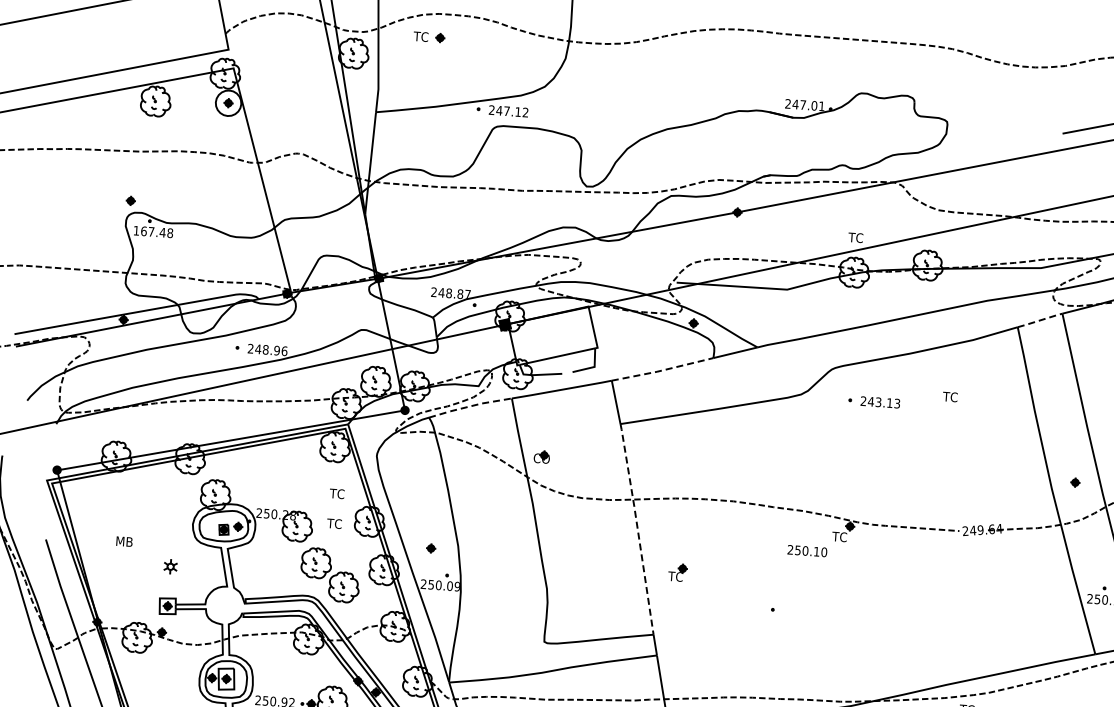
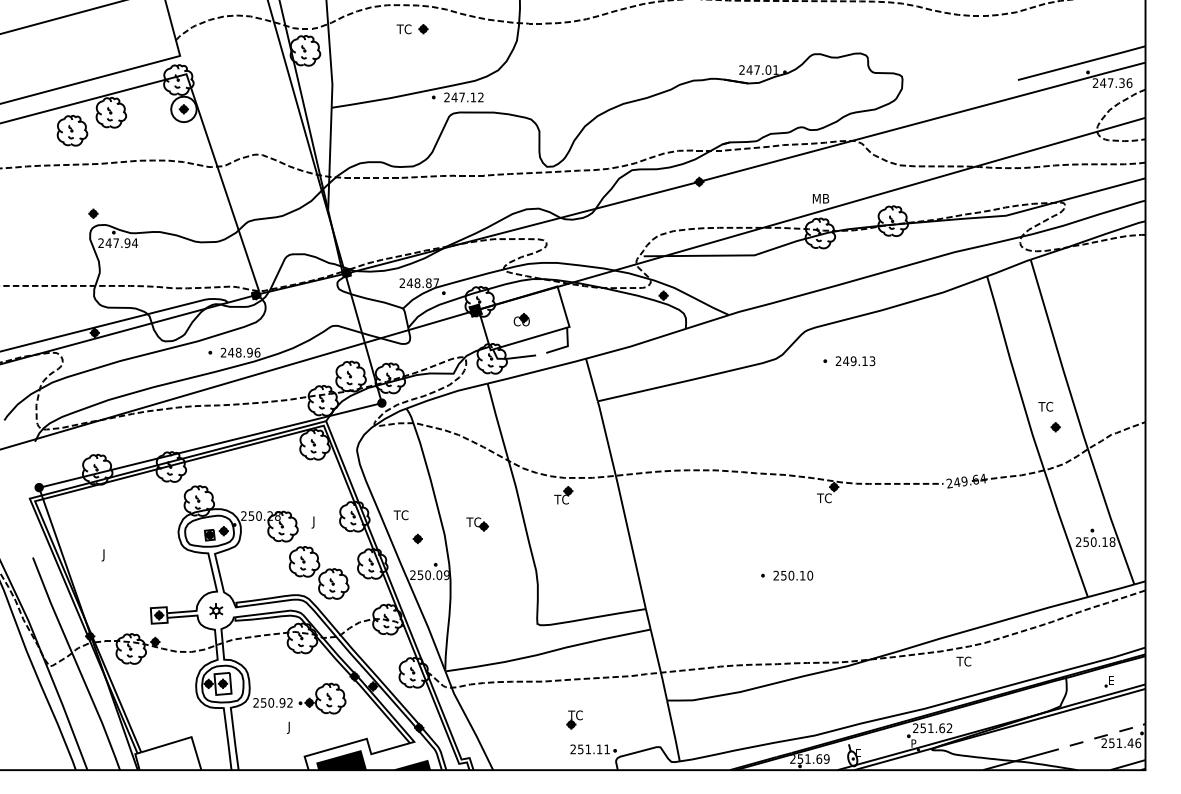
part: (429, 37) -> (412, 29), moved
part: (115, 116) -> (72, 130), added
text: (153, 232) -> (118, 243), 167.48 -> 247.94
text: (857, 237) -> (820, 198), TC -> MB
line: (1040, 319) -> (1009, 267), dashed -> solid
line: (663, 370) -> (636, 344), dashed -> solid
text: (950, 396) -> (1045, 406), moved
text: (878, 401) -> (853, 360), 243.13 -> 249.13
line: (470, 406) -> (446, 394), dashed -> solid
part: (541, 456) -> (521, 319), moved
text: (336, 494) -> (400, 515), moved
text: (333, 524) -> (318, 522), TC -> J
line: (637, 527) -> (622, 503), dashed -> solid
part: (491, 538) -> (477, 524), added
text: (123, 542) -> (110, 555), MB -> J
text: (807, 550) -> (793, 575), moved
part: (170, 566) -> (216, 610), moved
part: (677, 572) -> (563, 495), moved

